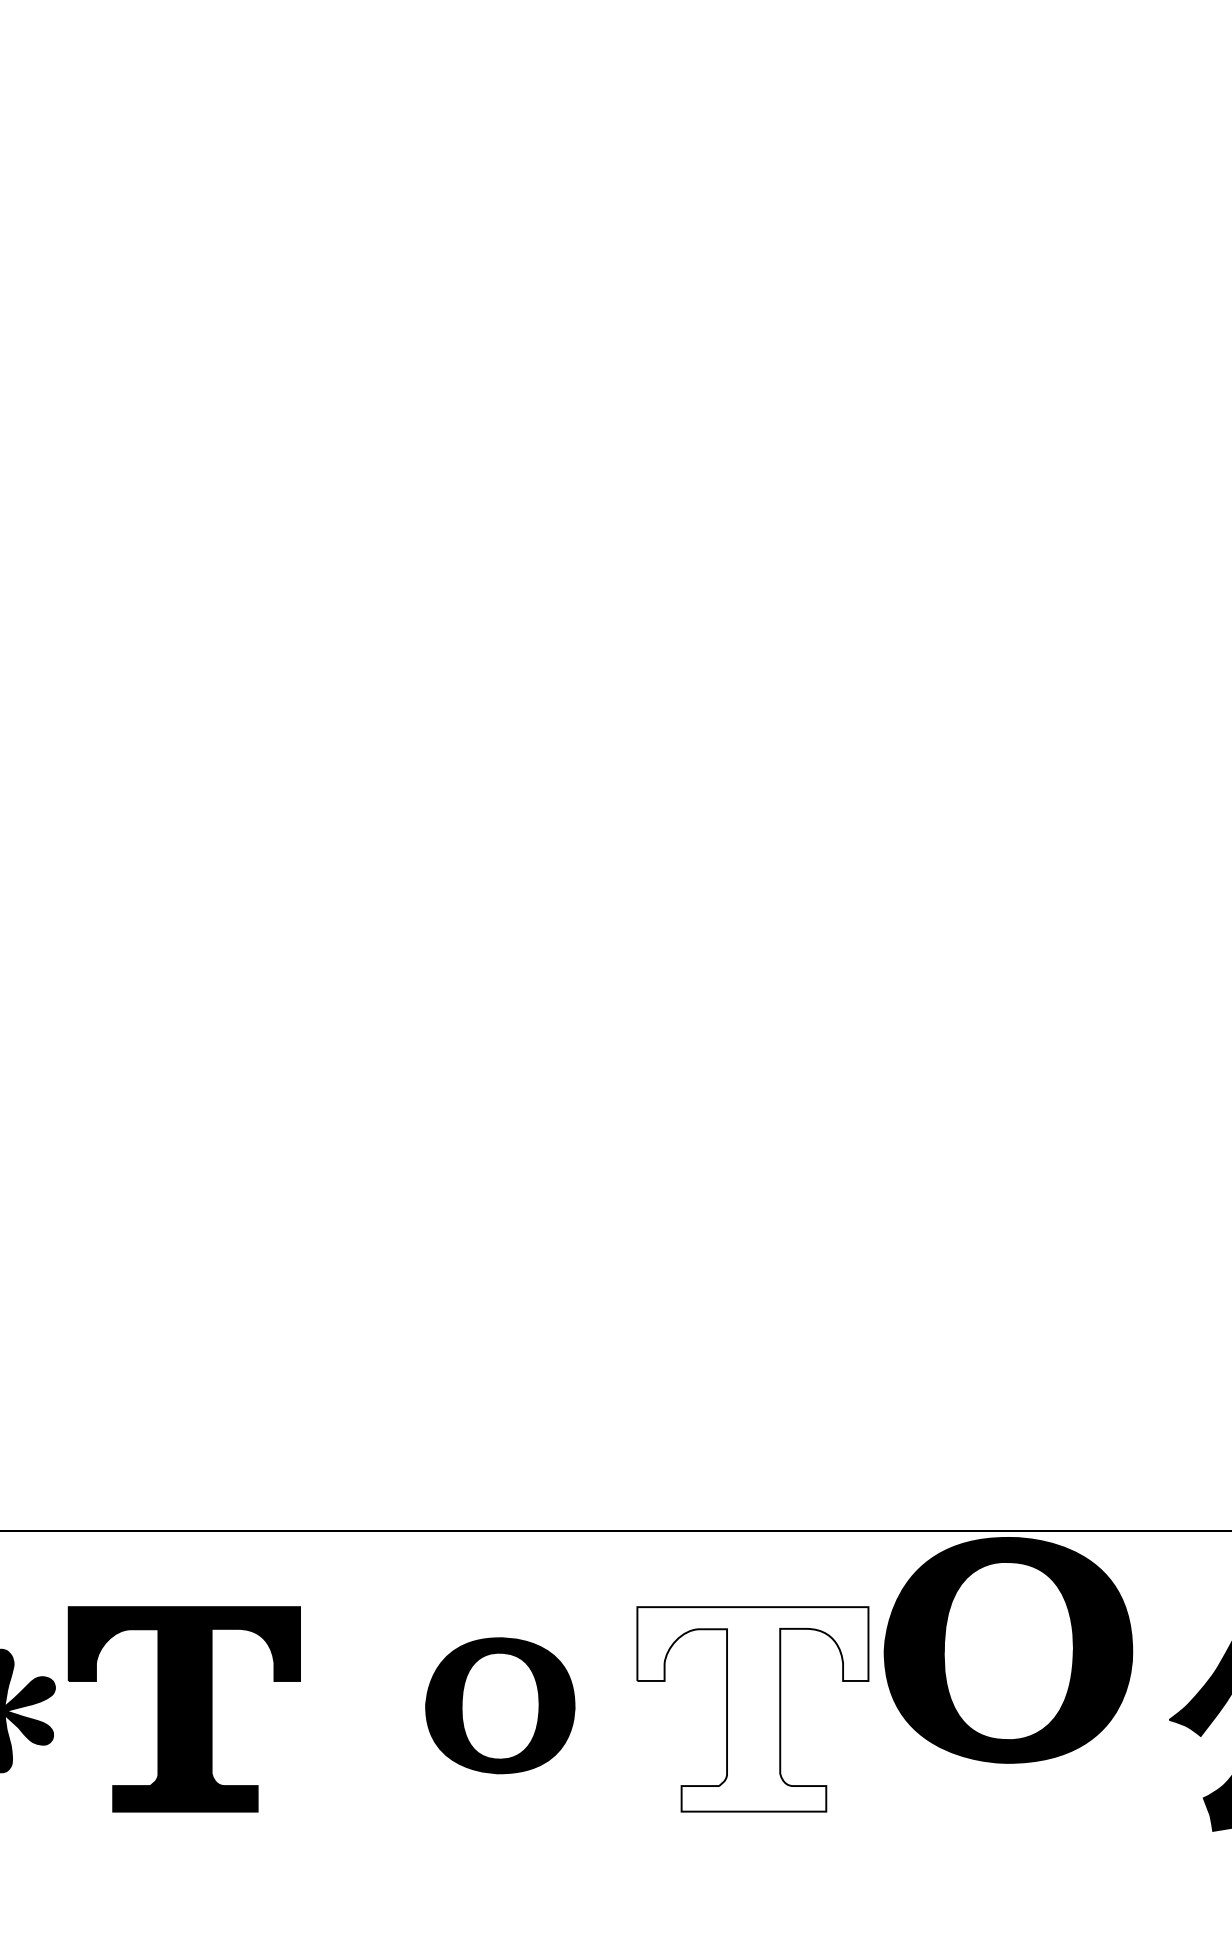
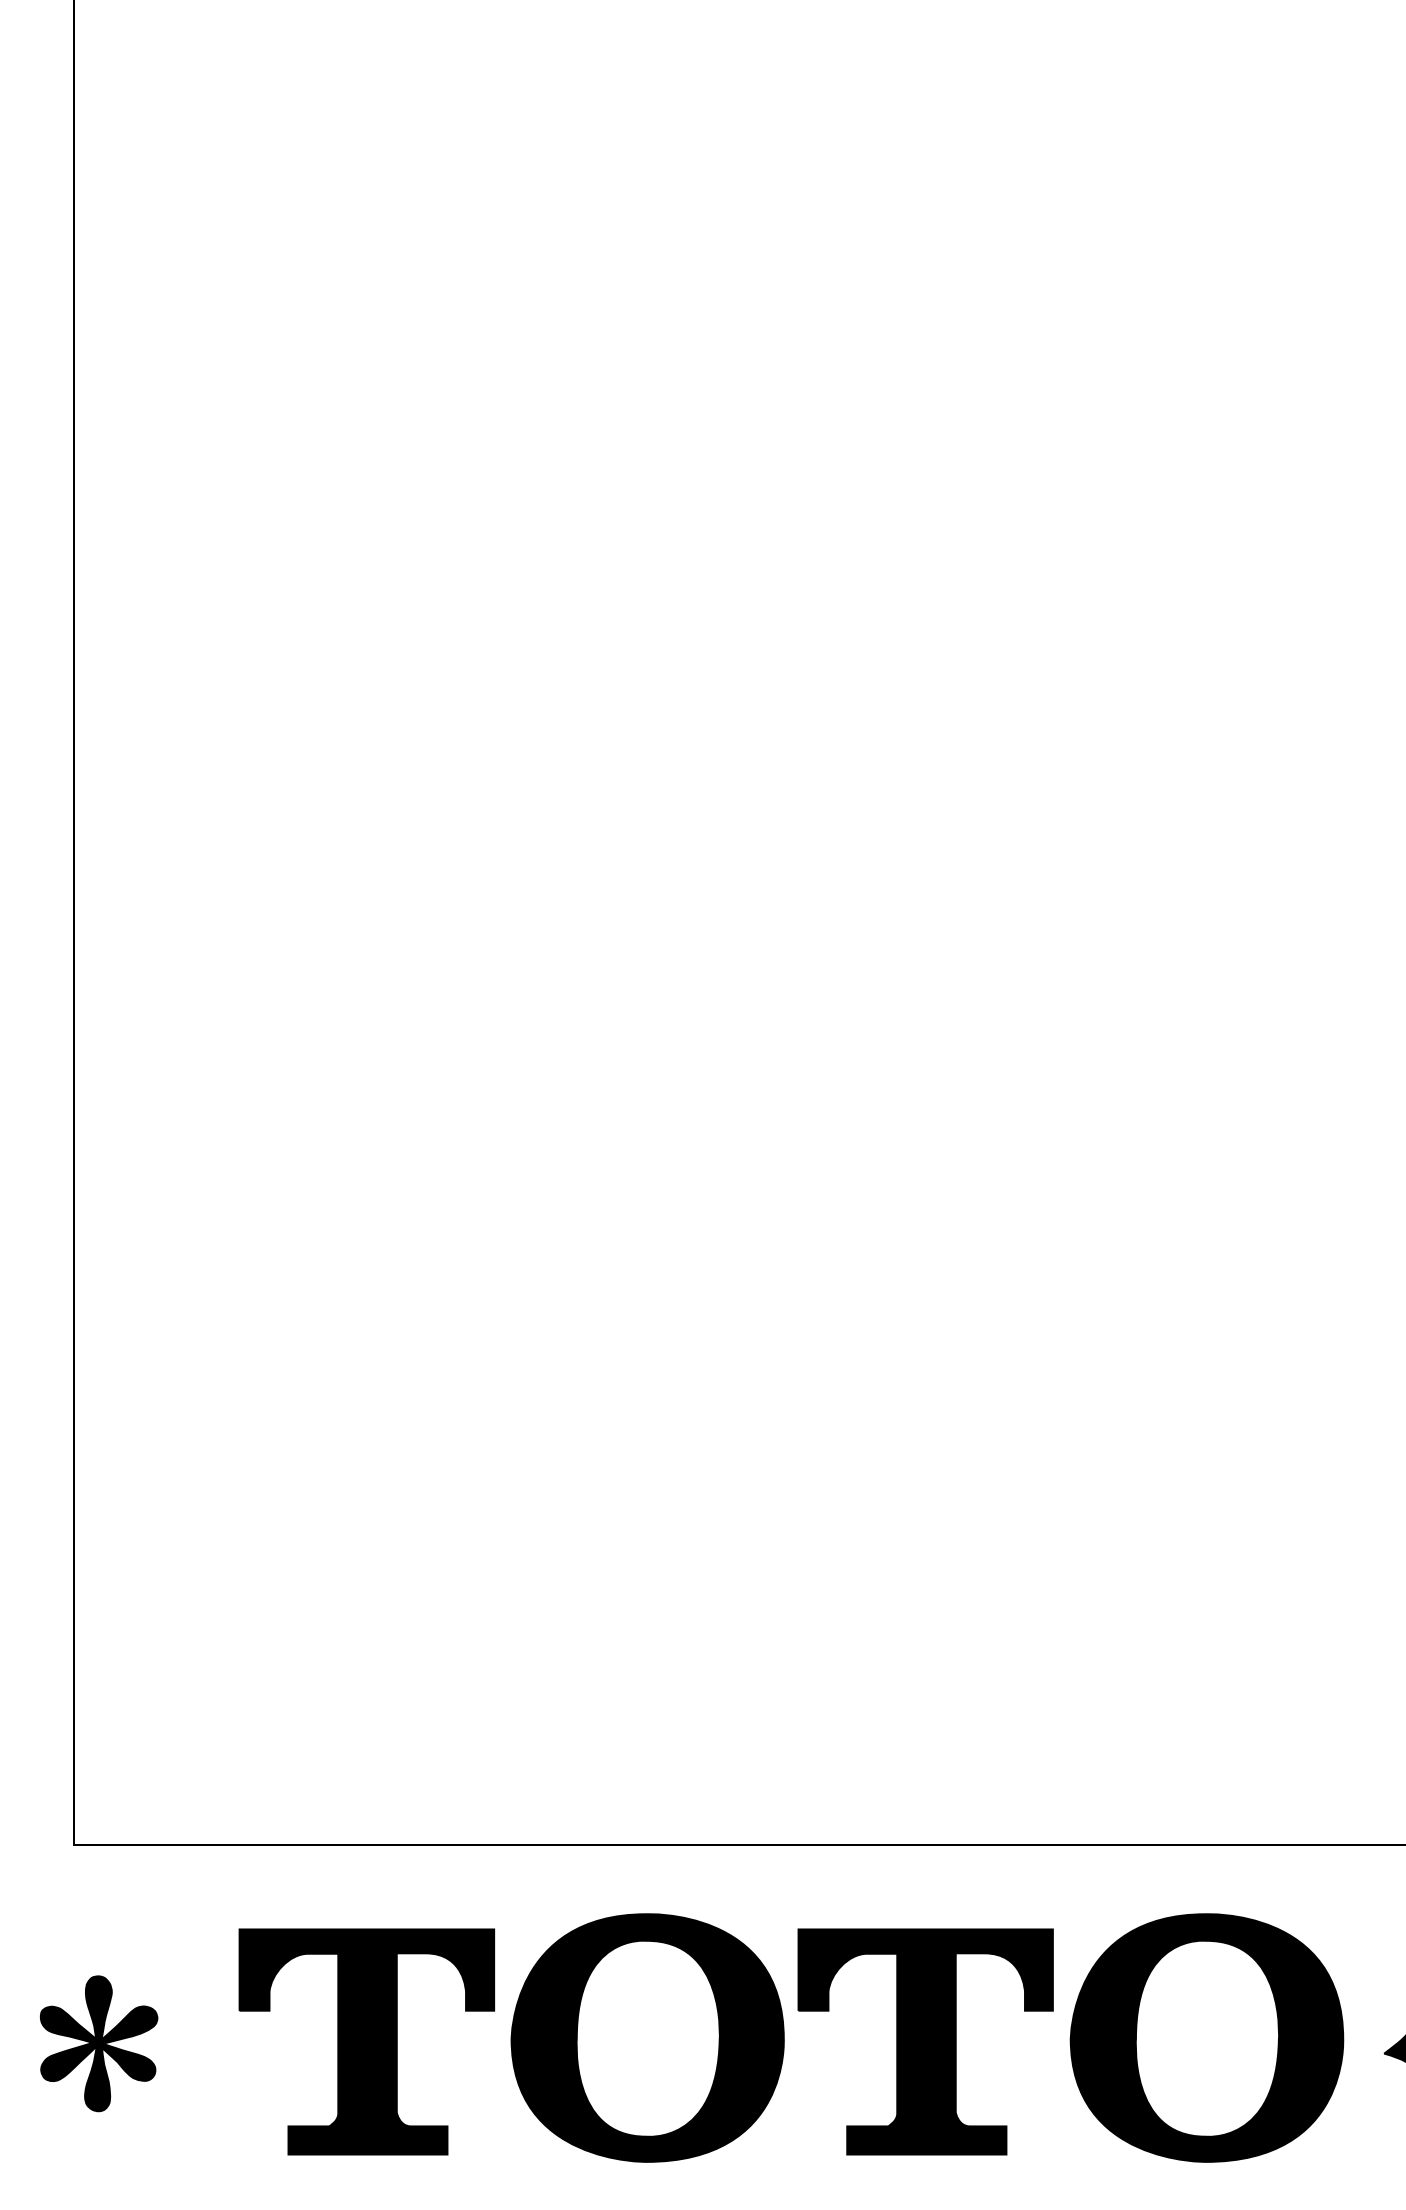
part: (1007, 1649) -> (1206, 2037), moved
part: (500, 1705) -> (647, 2037), size x1.67
part: (184, 1708) -> (366, 2041), moved
fill: (752, 1708) -> (925, 2041), added

